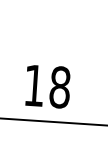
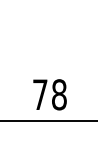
text: (34, 85) -> (40, 94), 18 -> 78

